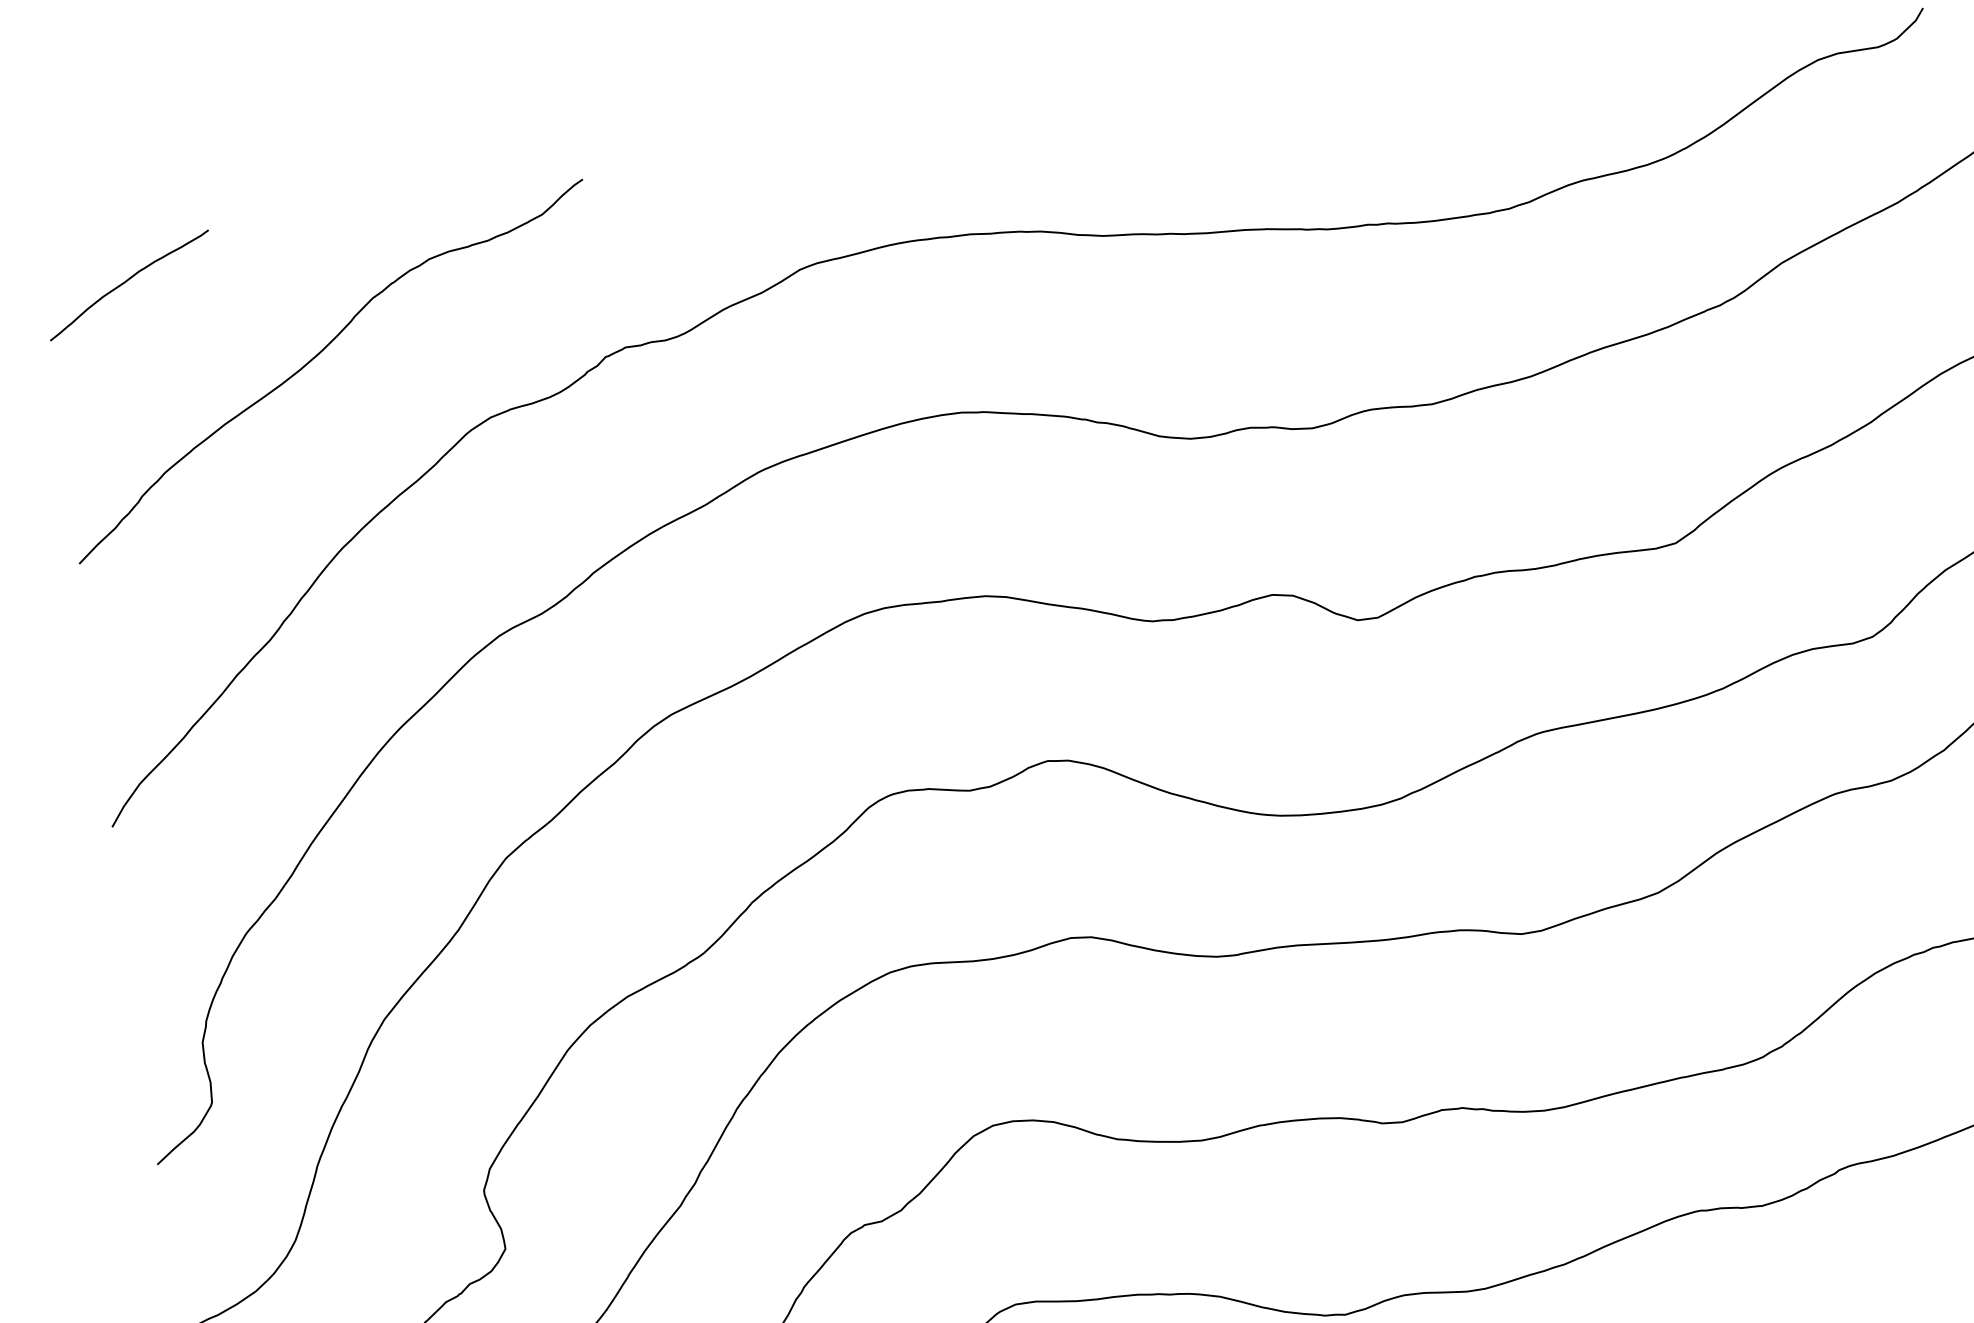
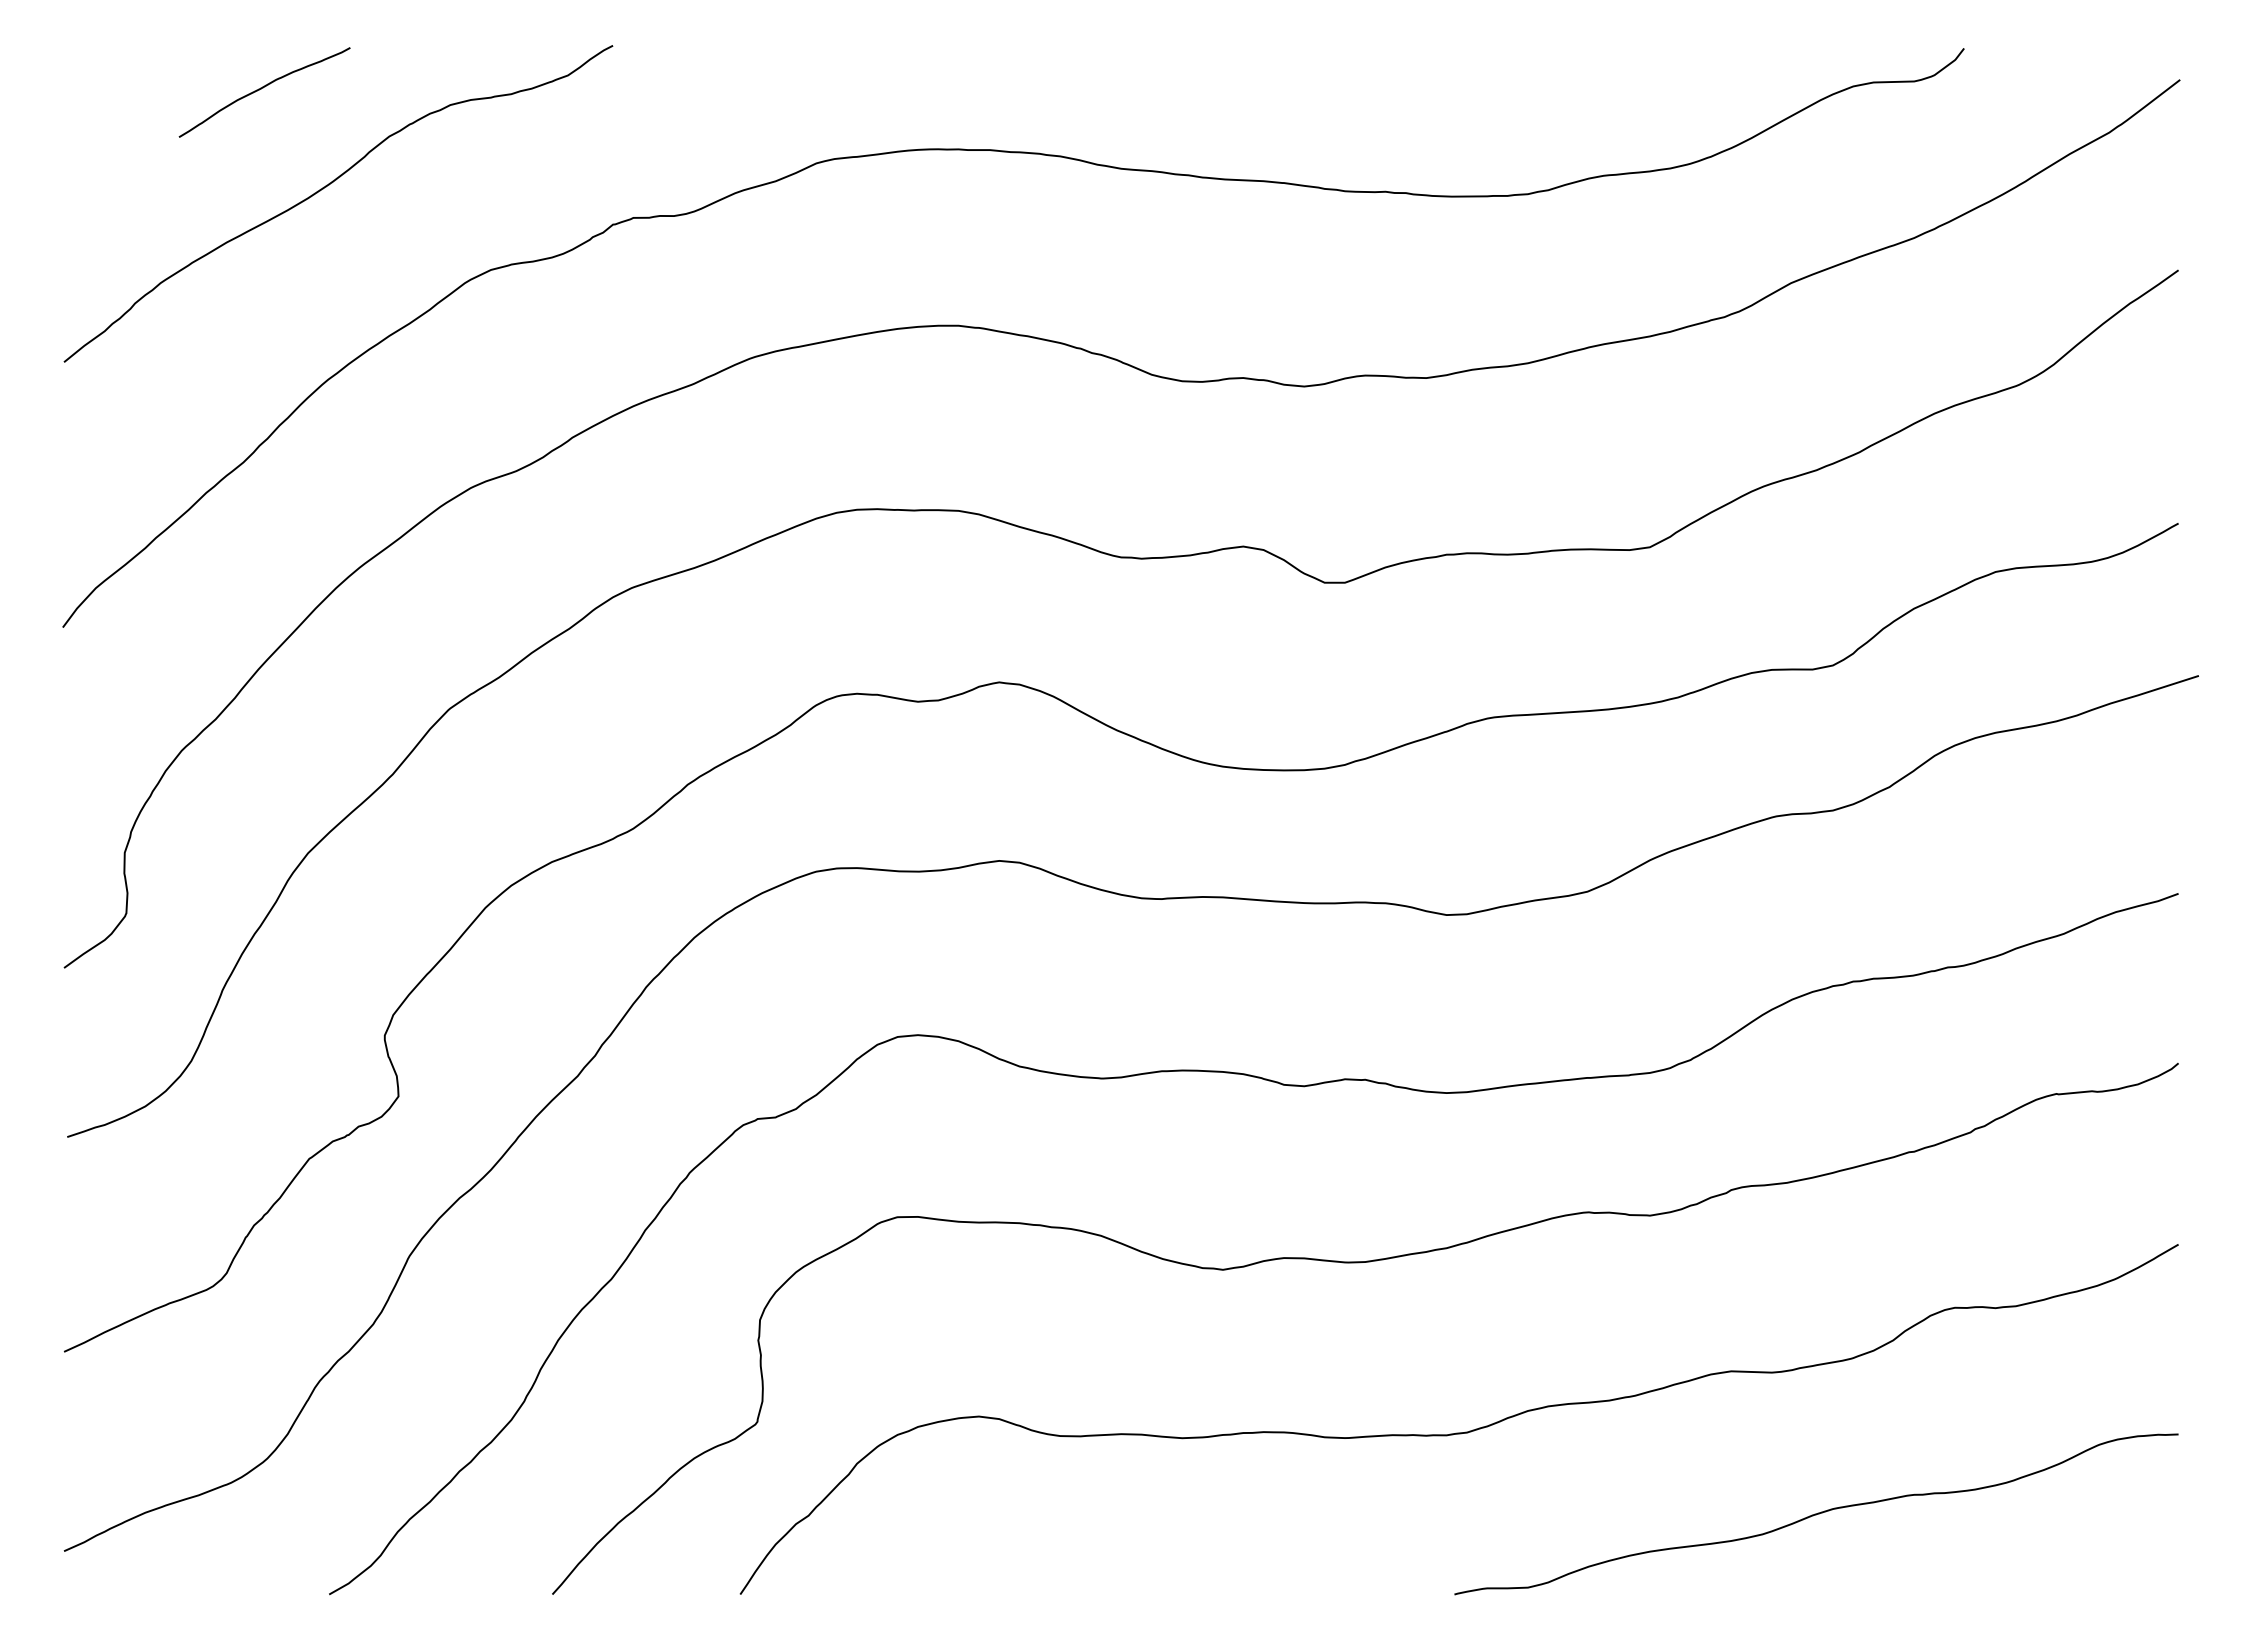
curve: (127, 281) -> (263, 88), moved

